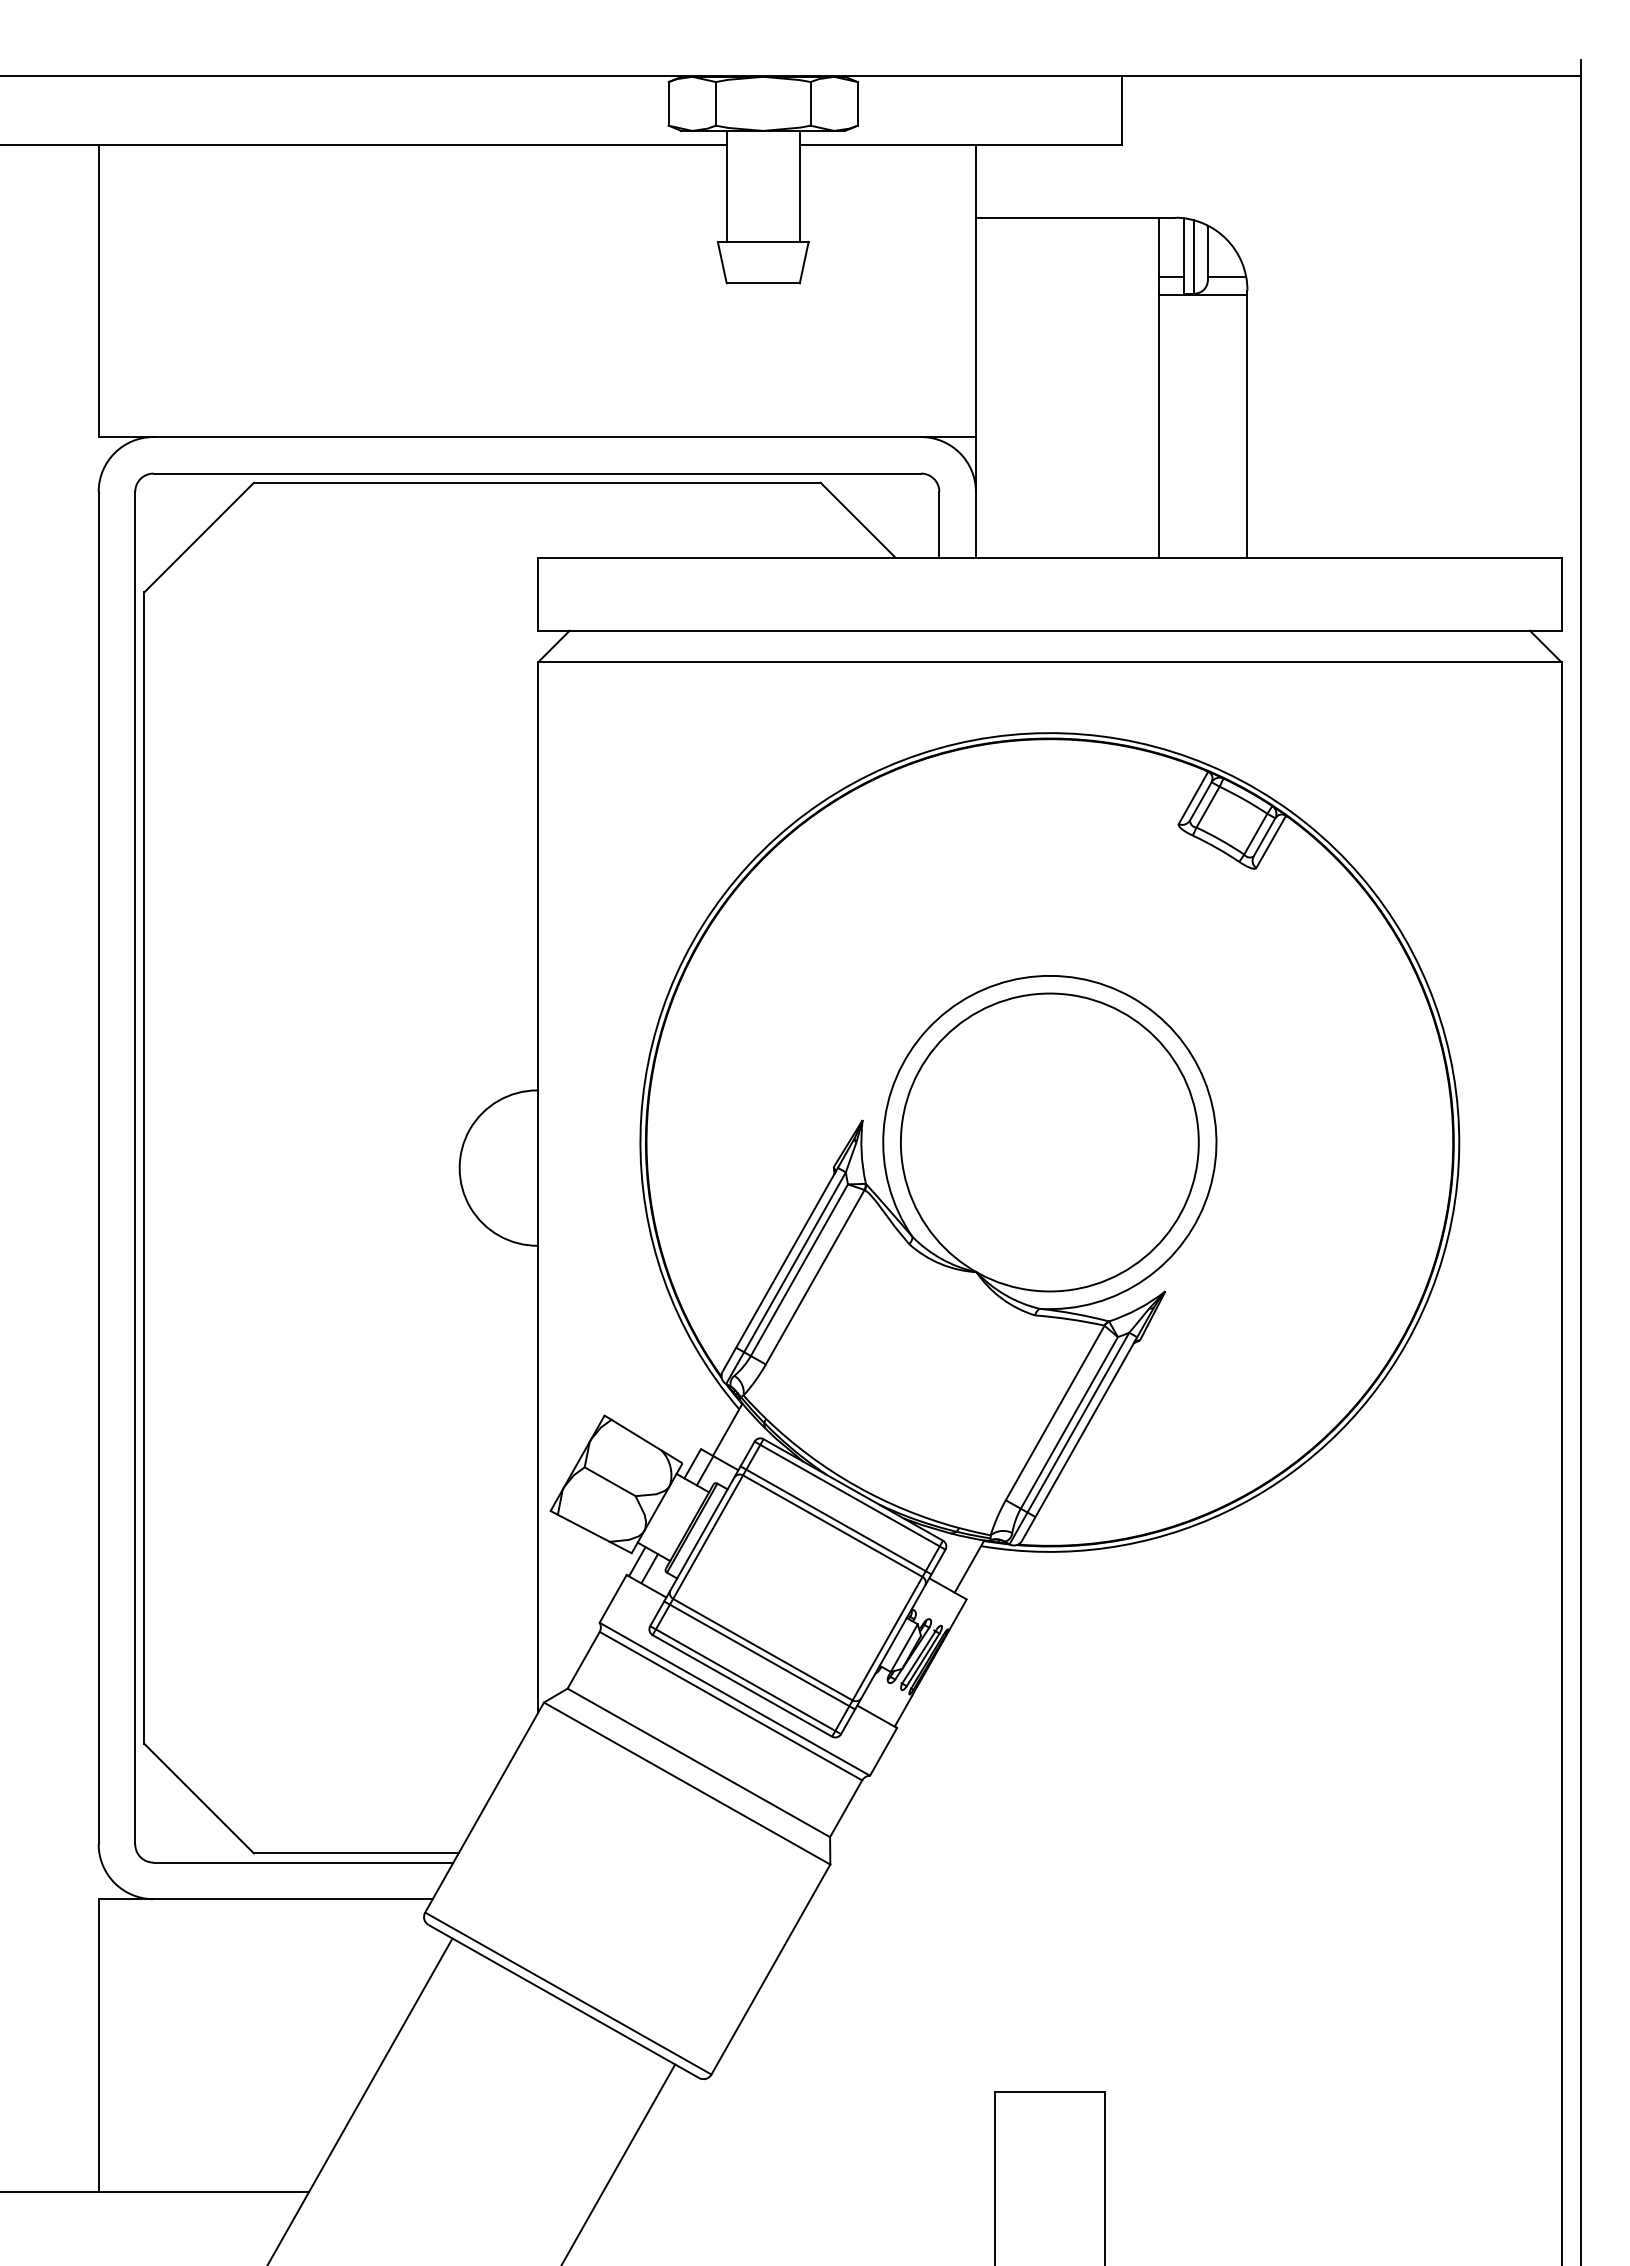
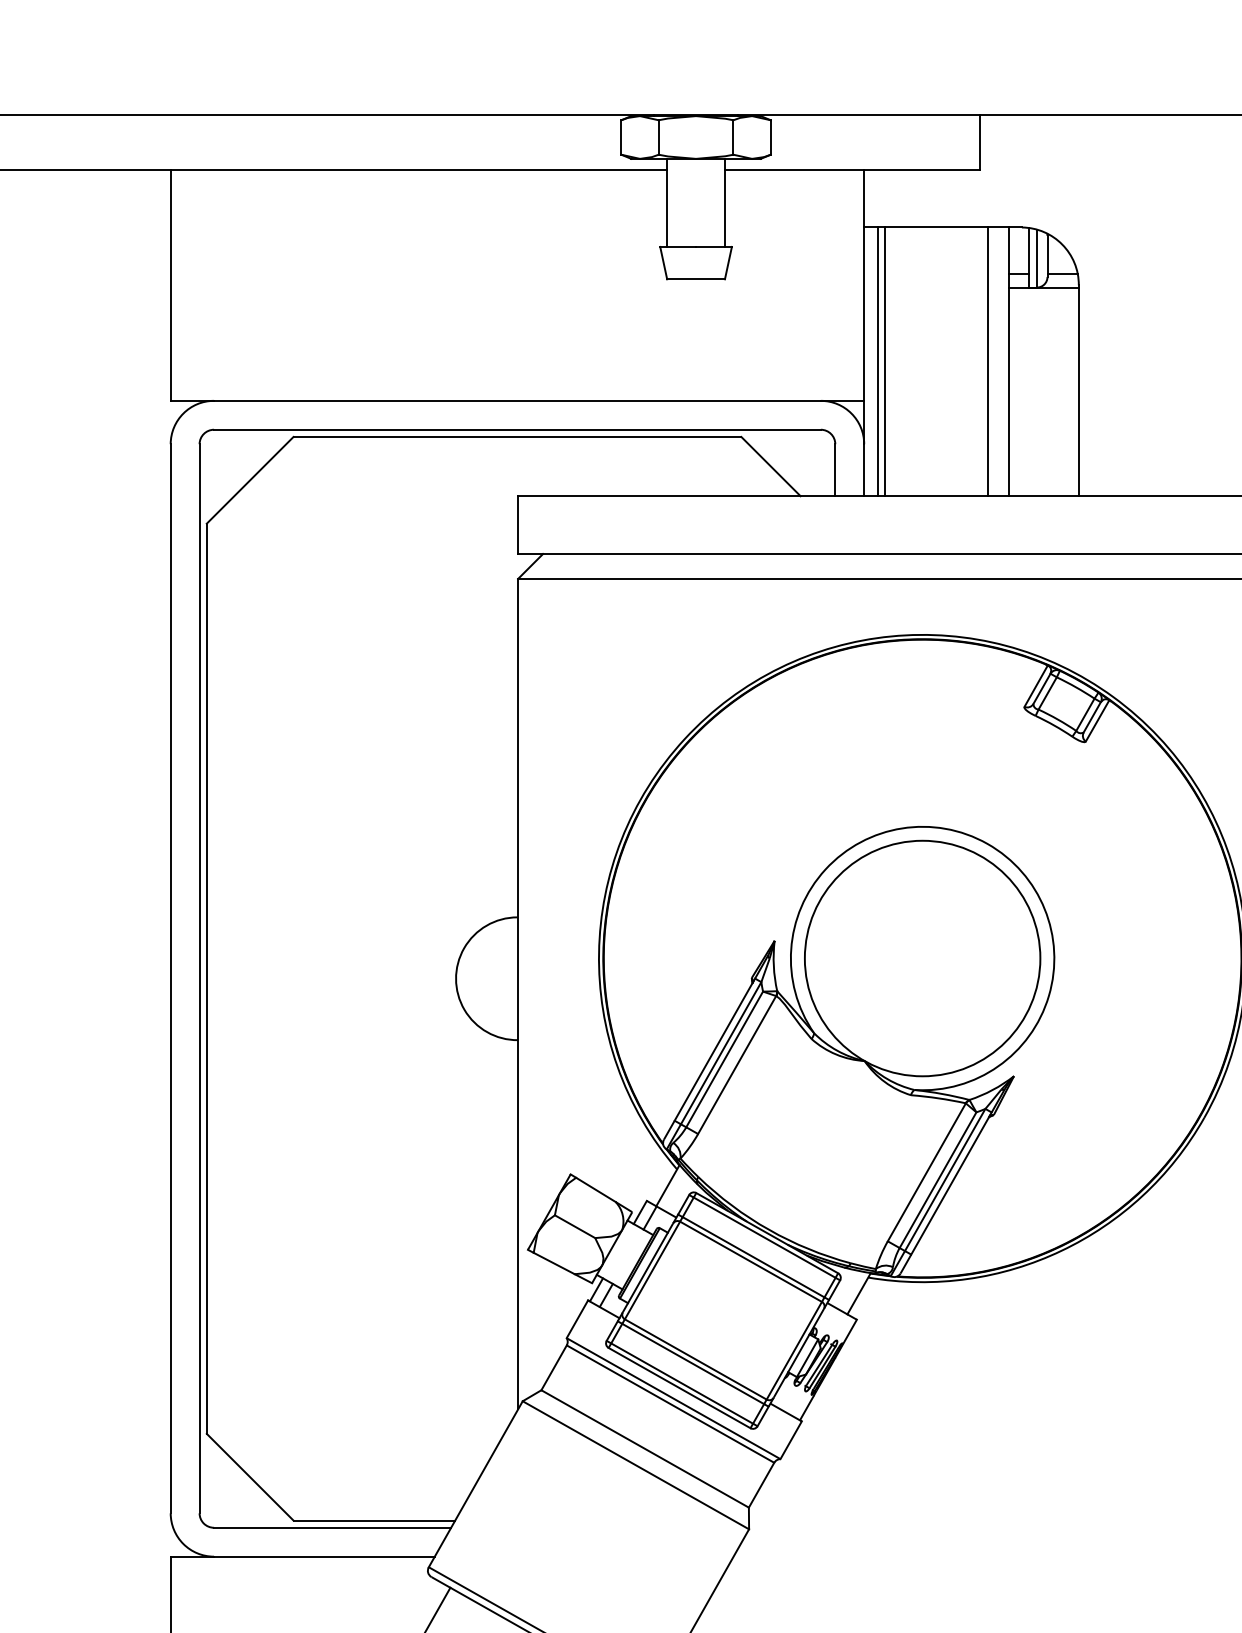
line: (993, 387) -> (878, 361), added
line: (1002, 387) -> (885, 361), added
line: (1132, 387) -> (987, 361), added

